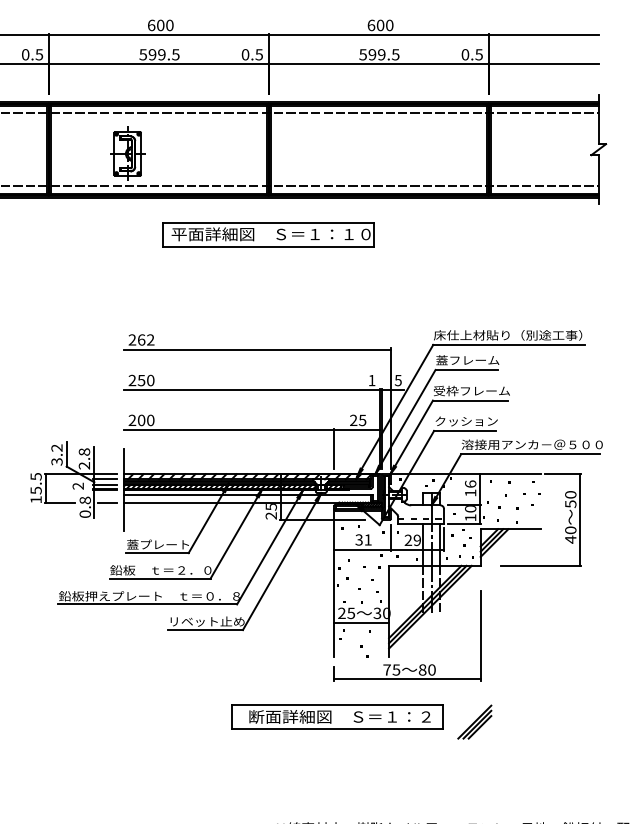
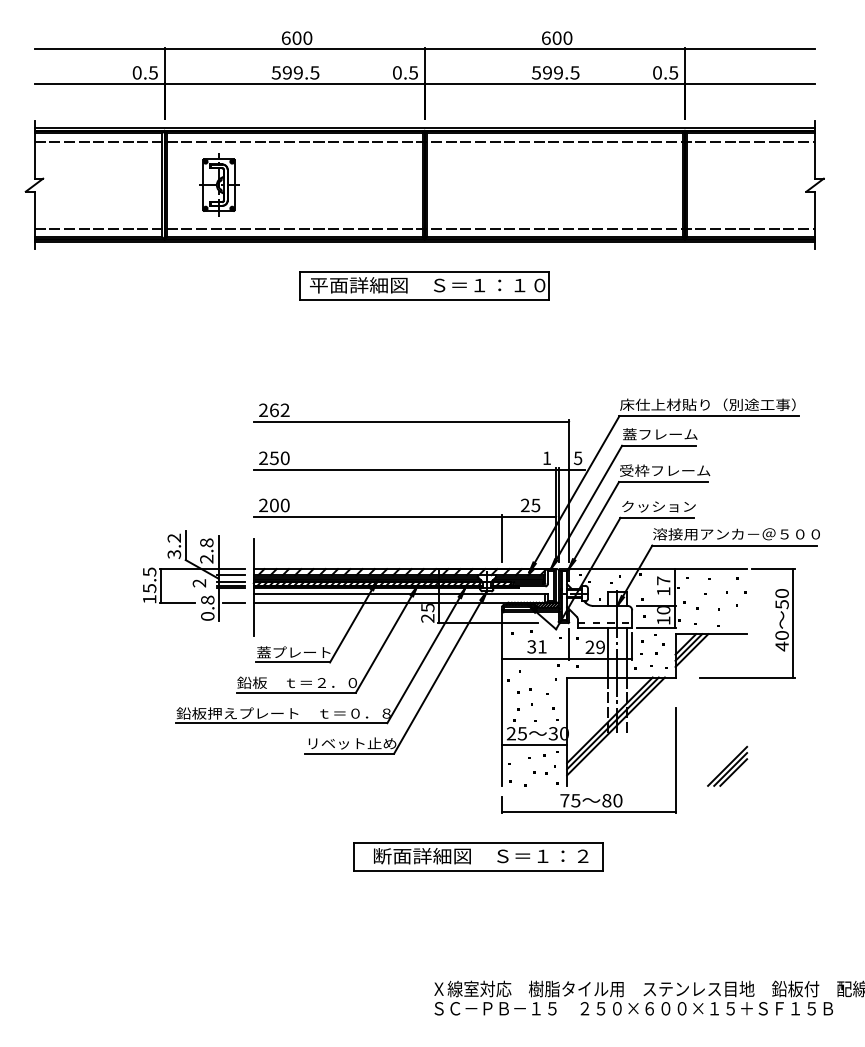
part: (128, 153) -> (219, 184), moved
text: (470, 483) -> (663, 580), 16 -> 17
part: (337, 717) -> (478, 856), moved
part: (474, 721) -> (727, 765), moved

